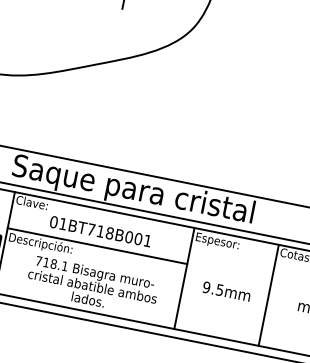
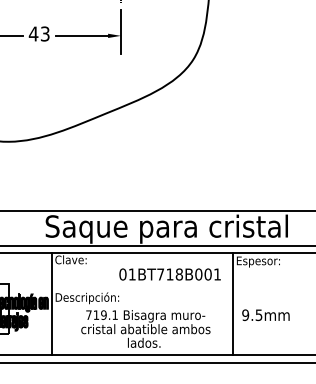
text: (100, 231) -> (169, 274), moved
line: (97, 246) -> (142, 289), removed
text: (53, 263) -> (103, 314), 718.1 -> 719.1
text: (226, 291) -> (265, 315), moved

